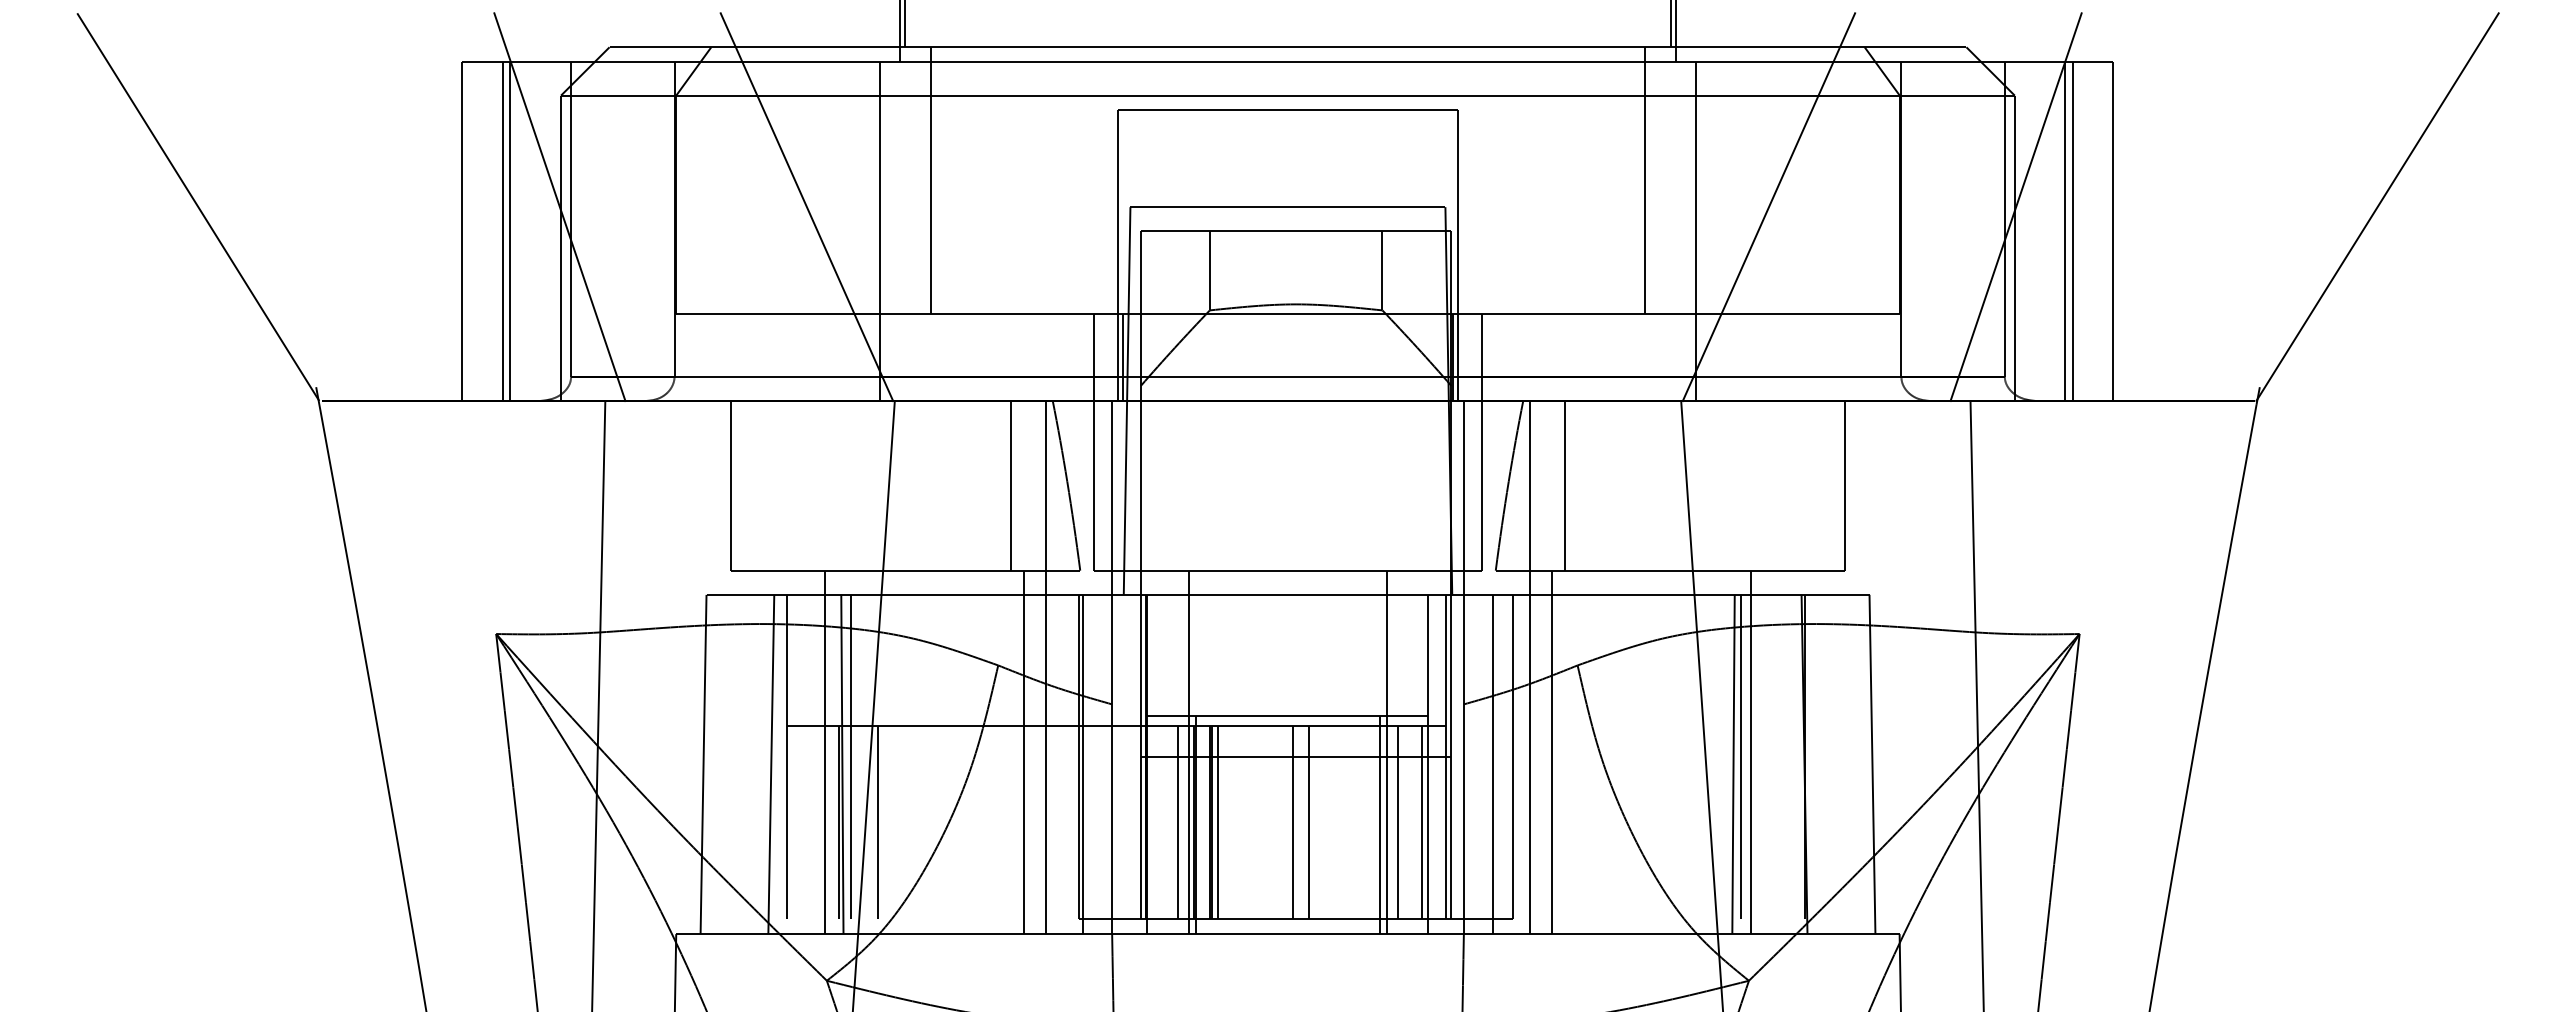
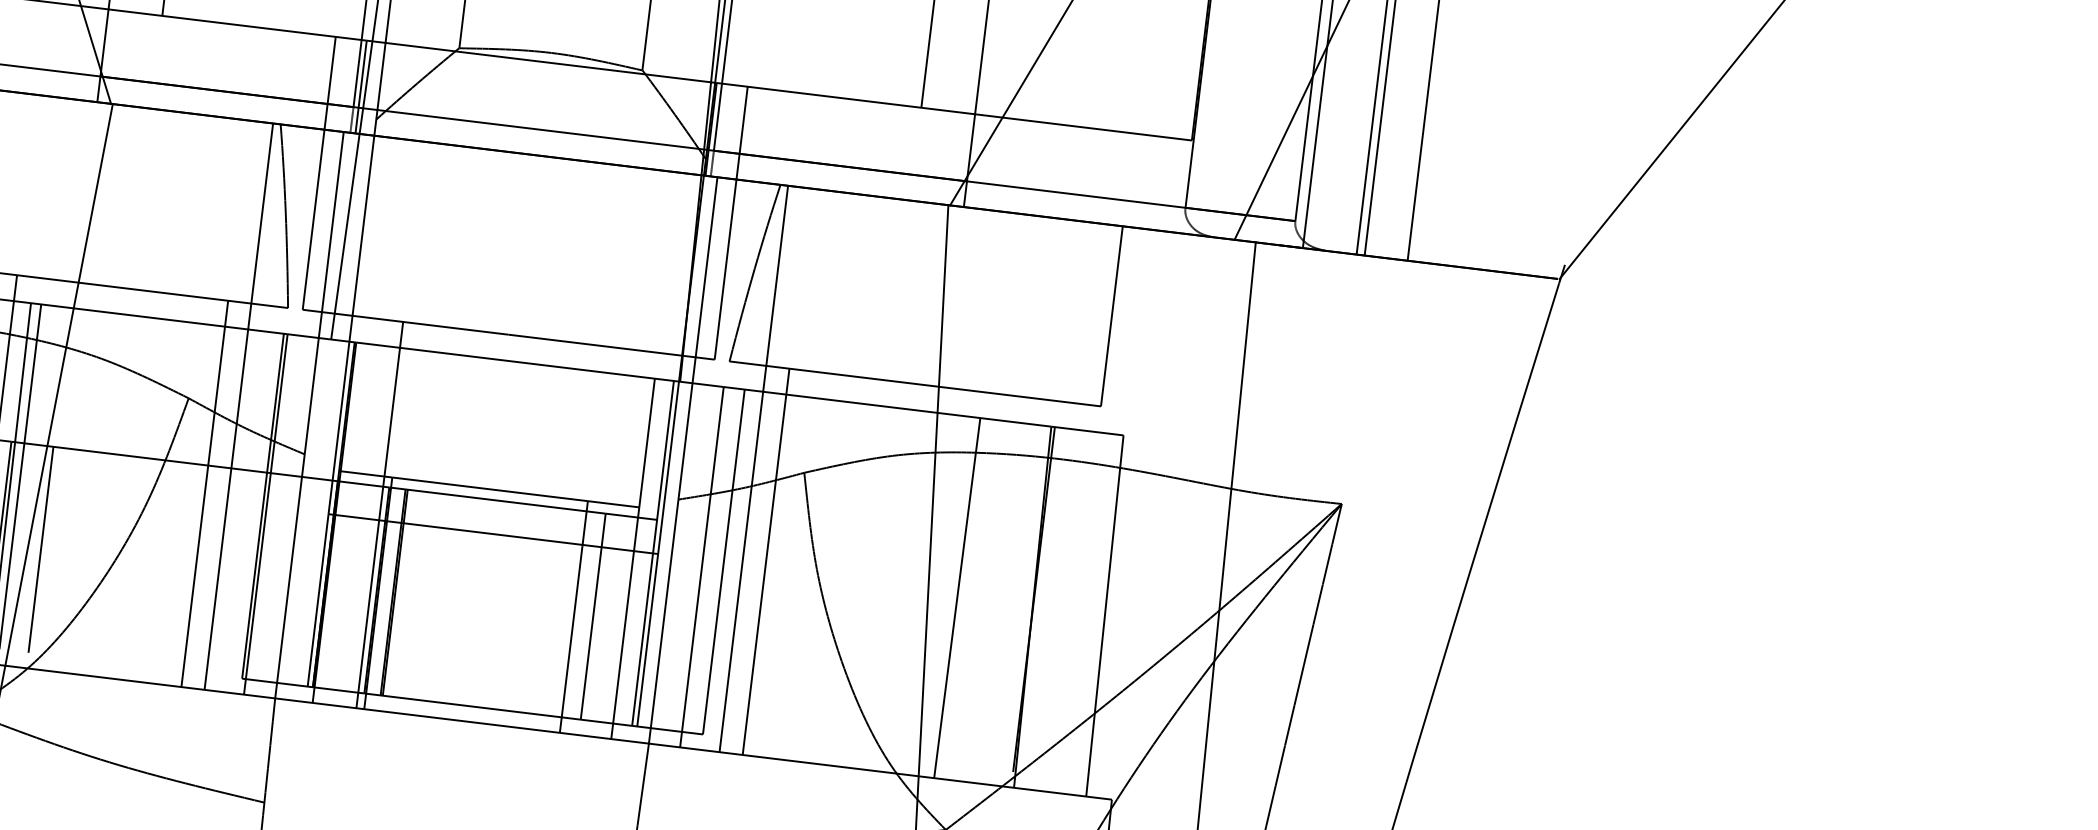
line: (1010, 485) -> (224, 208), removed
line: (1564, 485) -> (813, 279), removed
line: (1387, 752) -> (591, 540), removed
line: (1750, 752) -> (976, 587), removed
line: (1741, 756) -> (966, 590), removed
line: (1177, 822) -> (358, 588), removed
line: (1217, 822) -> (401, 593), removed
line: (1292, 822) -> (481, 603), removed
line: (1308, 822) -> (498, 605), removed
line: (1422, 822) -> (619, 619), removed

